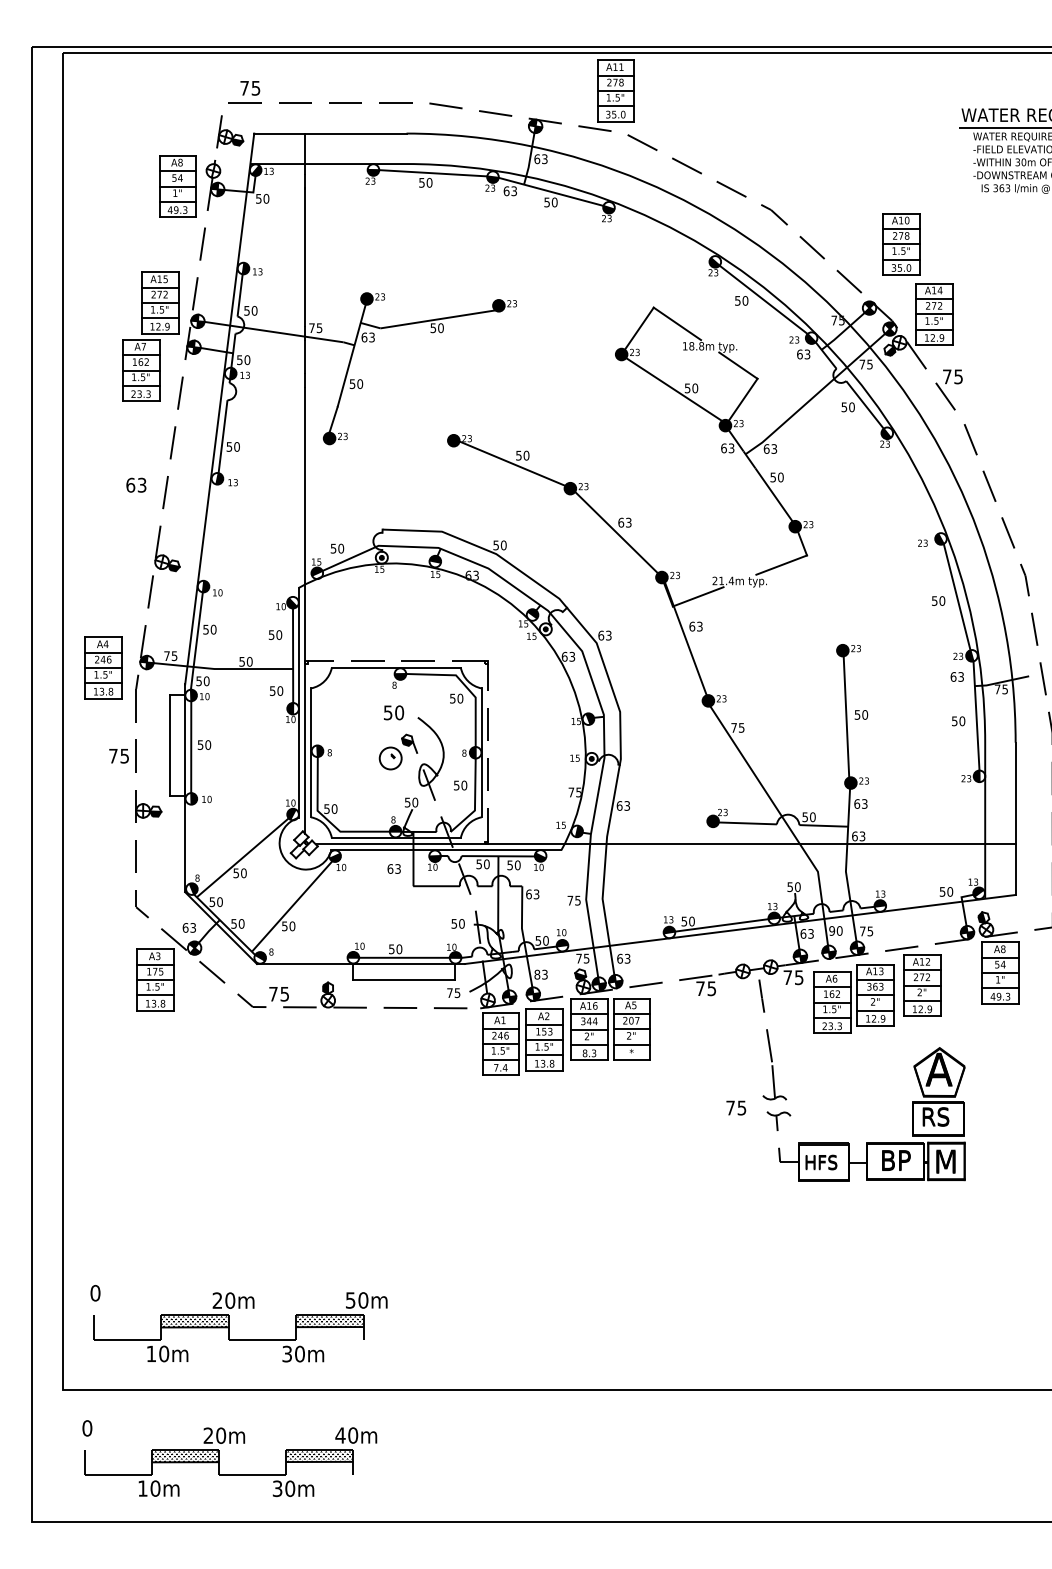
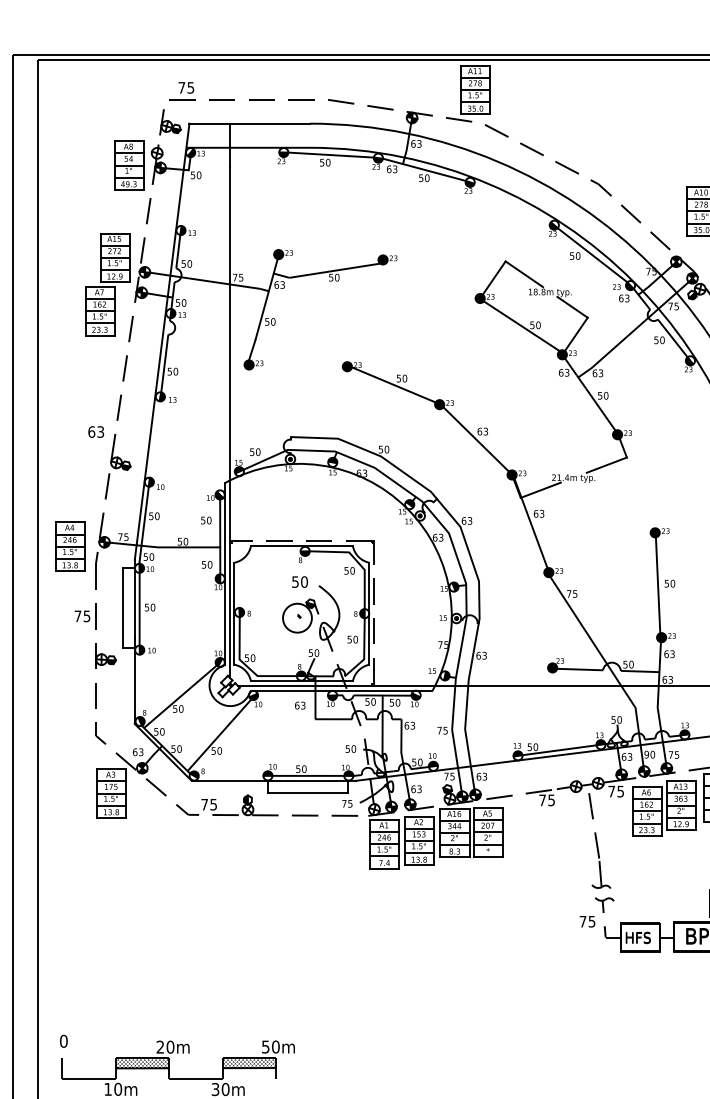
text: (136, 484) -> (96, 431), moved
circle: (390, 758) -> (297, 618), size x1.67
text: (537, 974) -> (413, 789), 83 -> 63
text: (736, 1107) -> (587, 921), moved

